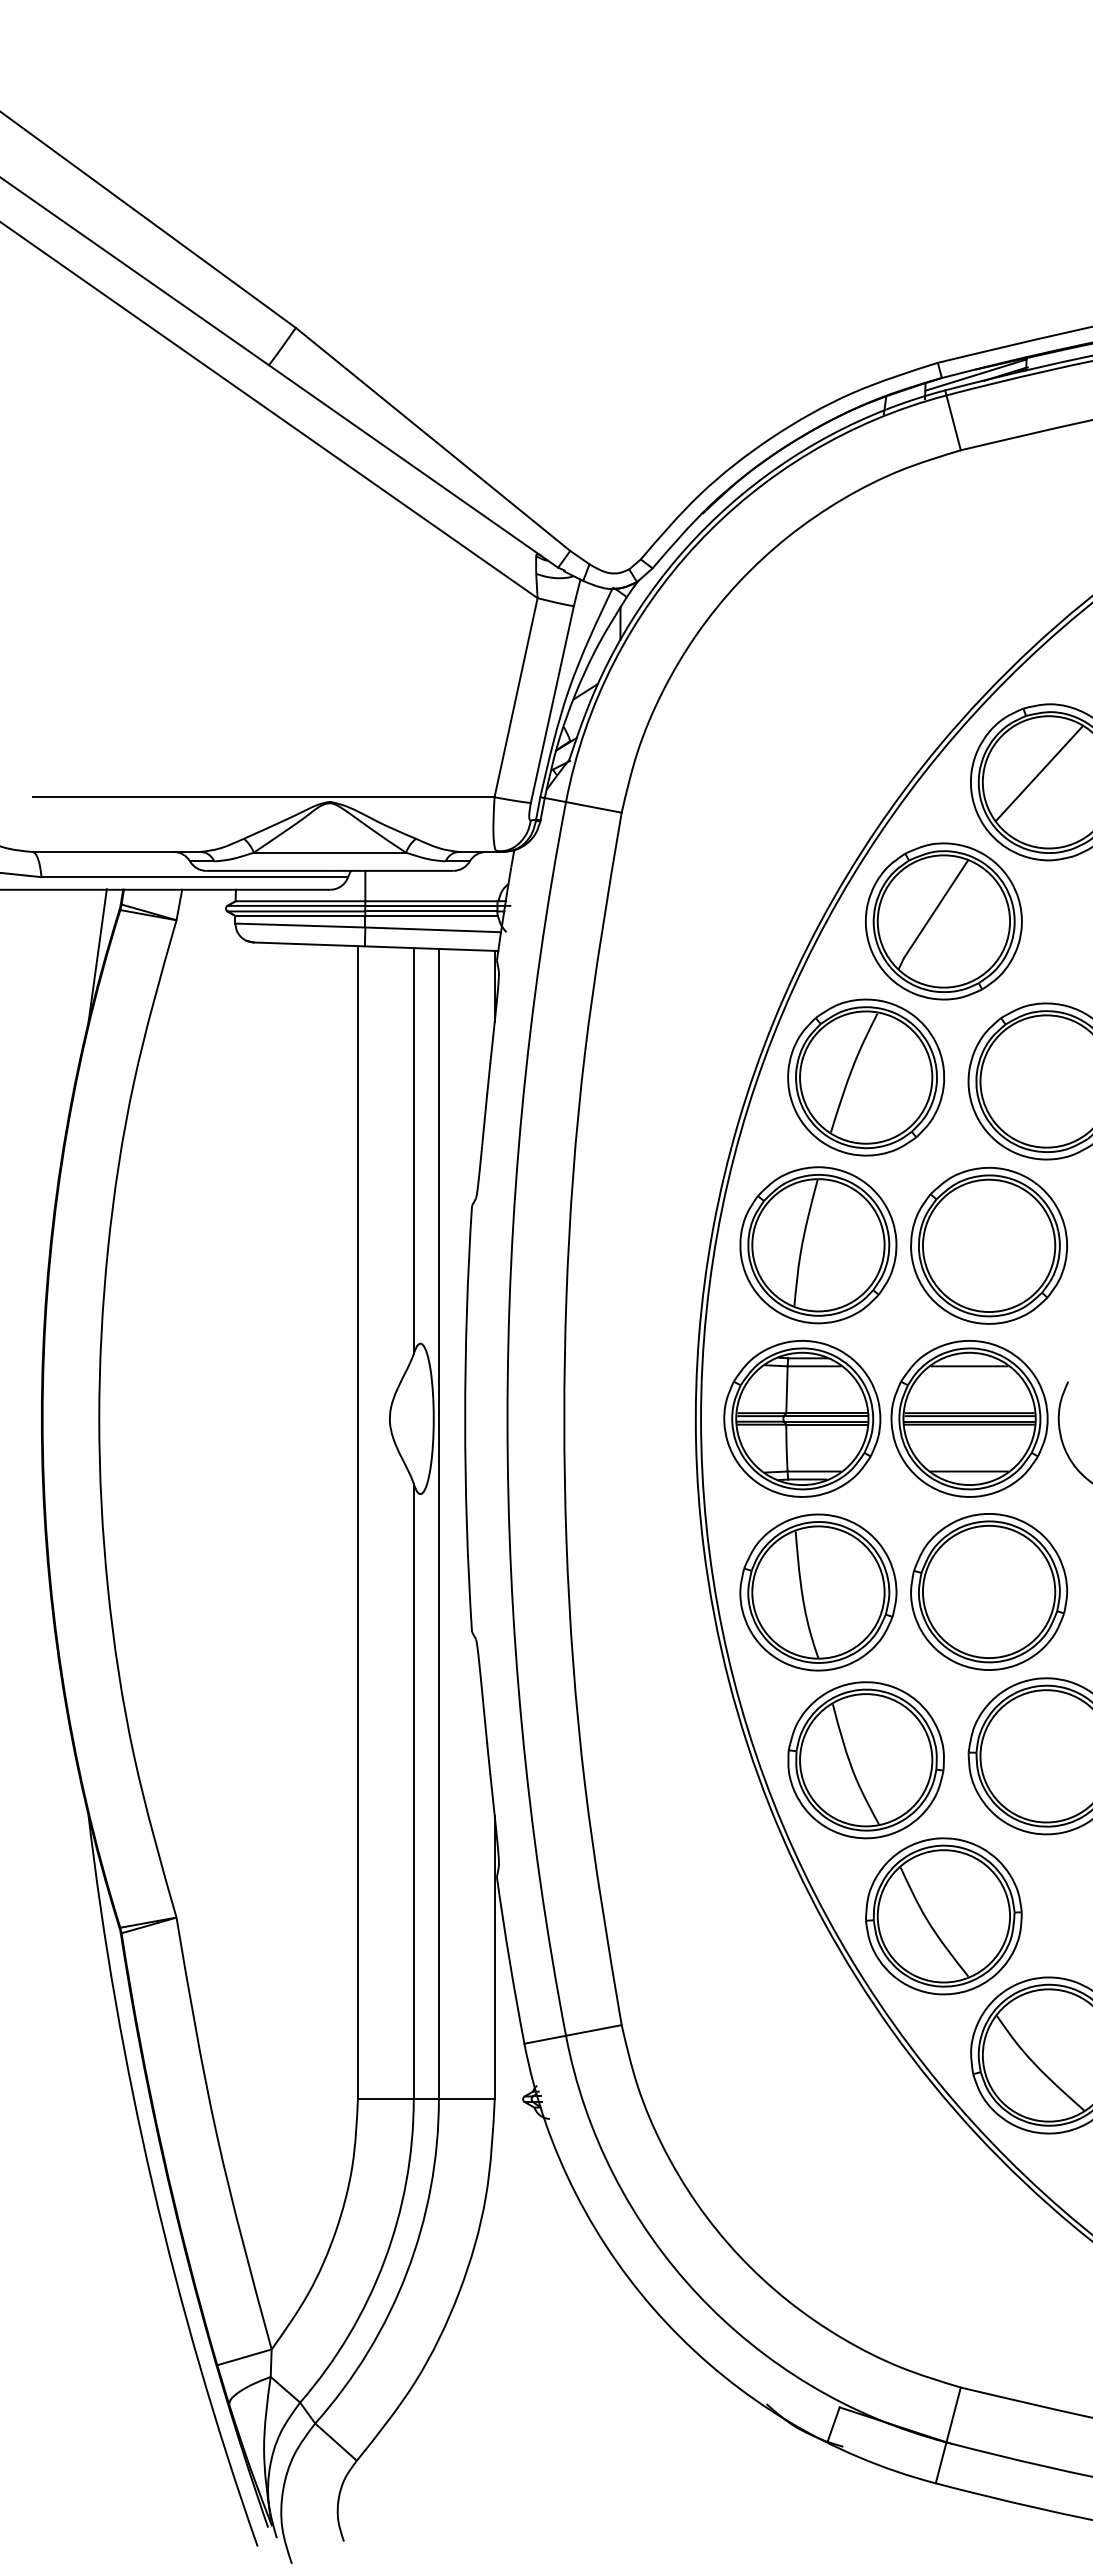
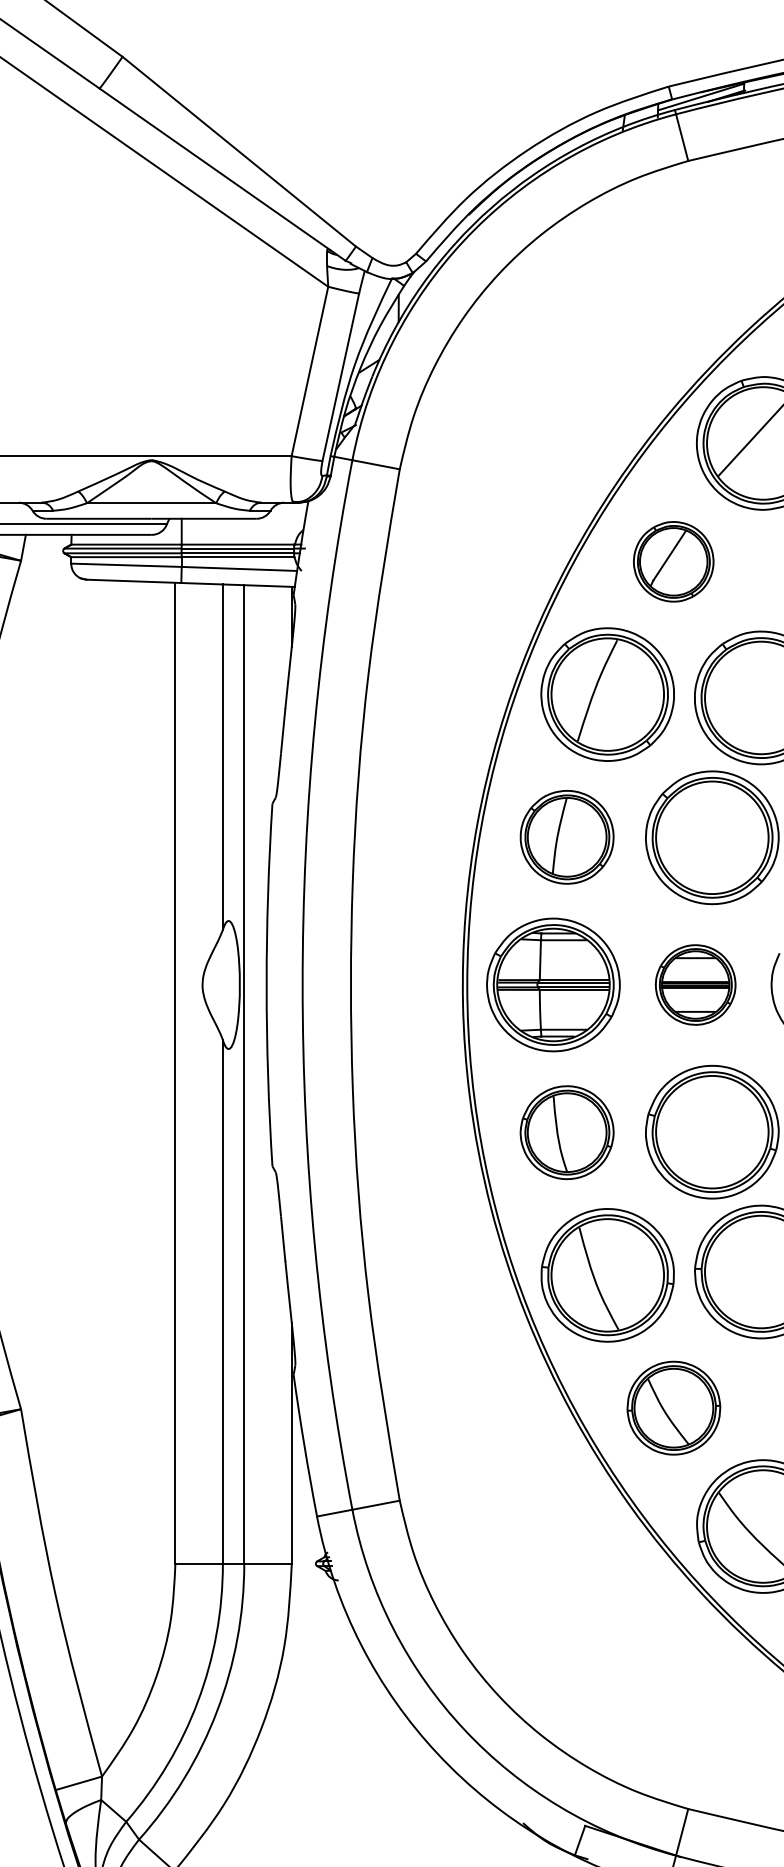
part: (943, 921) -> (673, 561), size x0.6
part: (818, 1245) -> (567, 837), size x0.7
part: (969, 1418) -> (695, 984), size x0.6
part: (818, 1592) -> (567, 1132), size x0.7
part: (943, 1916) -> (673, 1408), size x0.7

